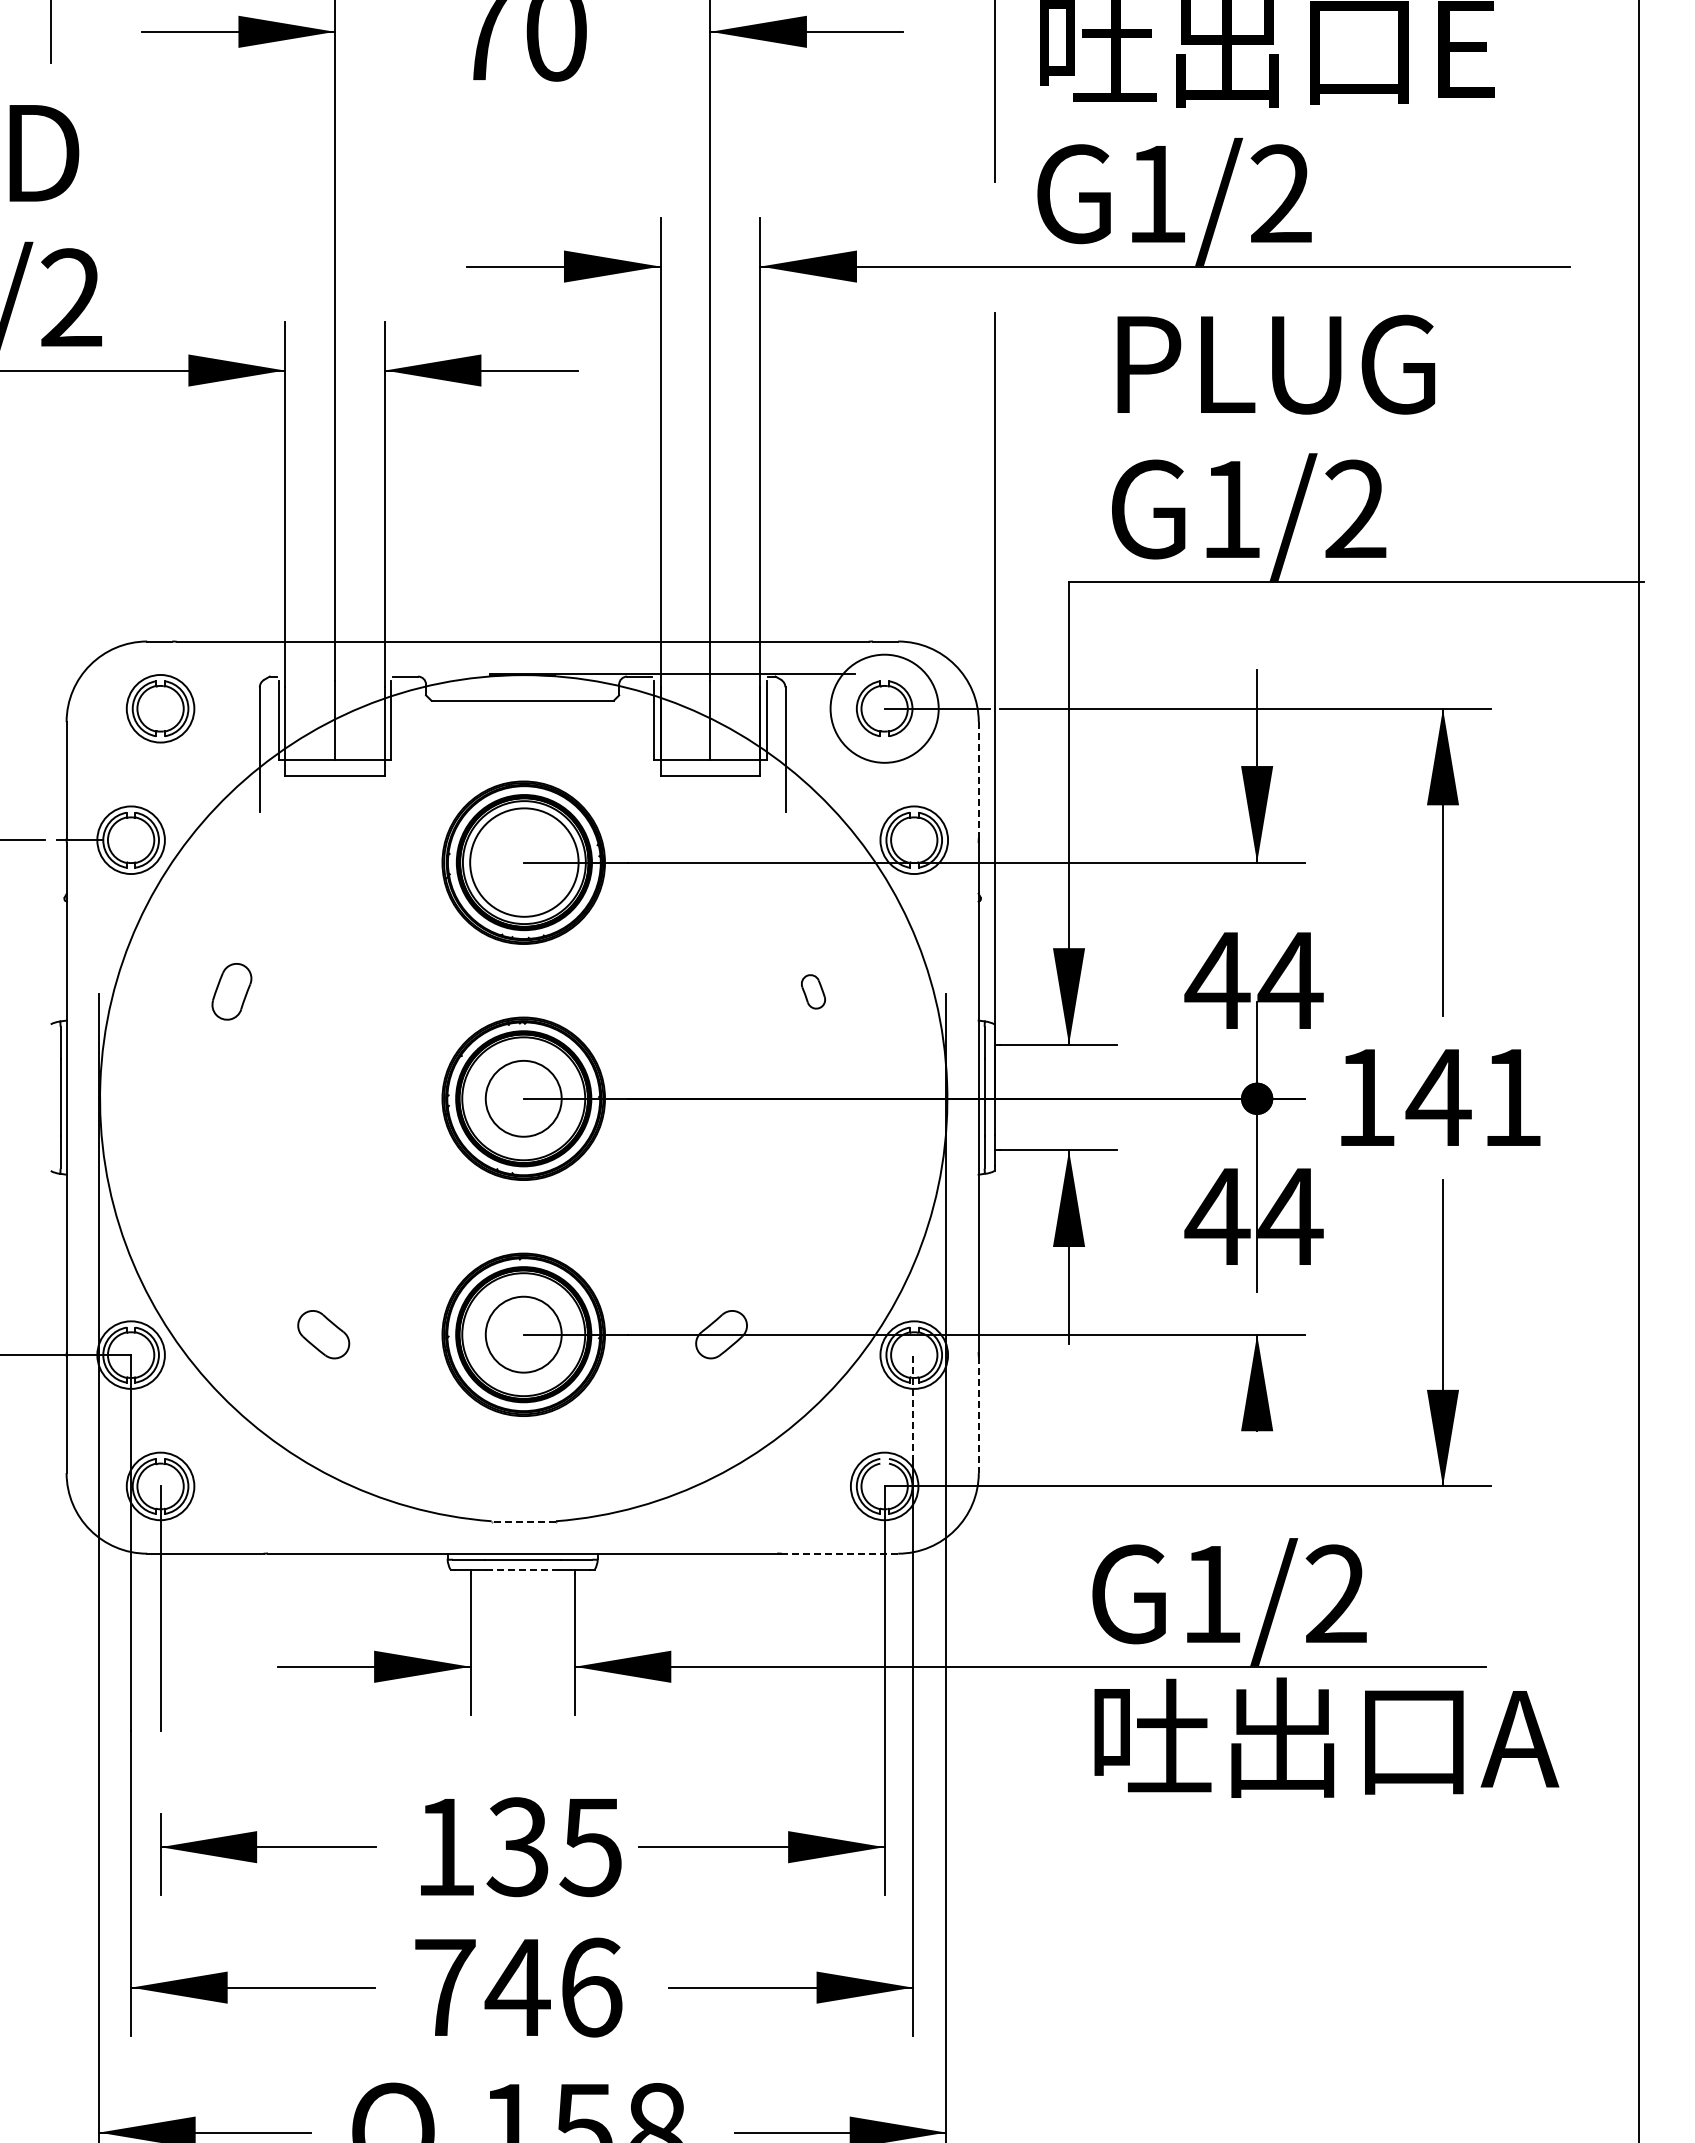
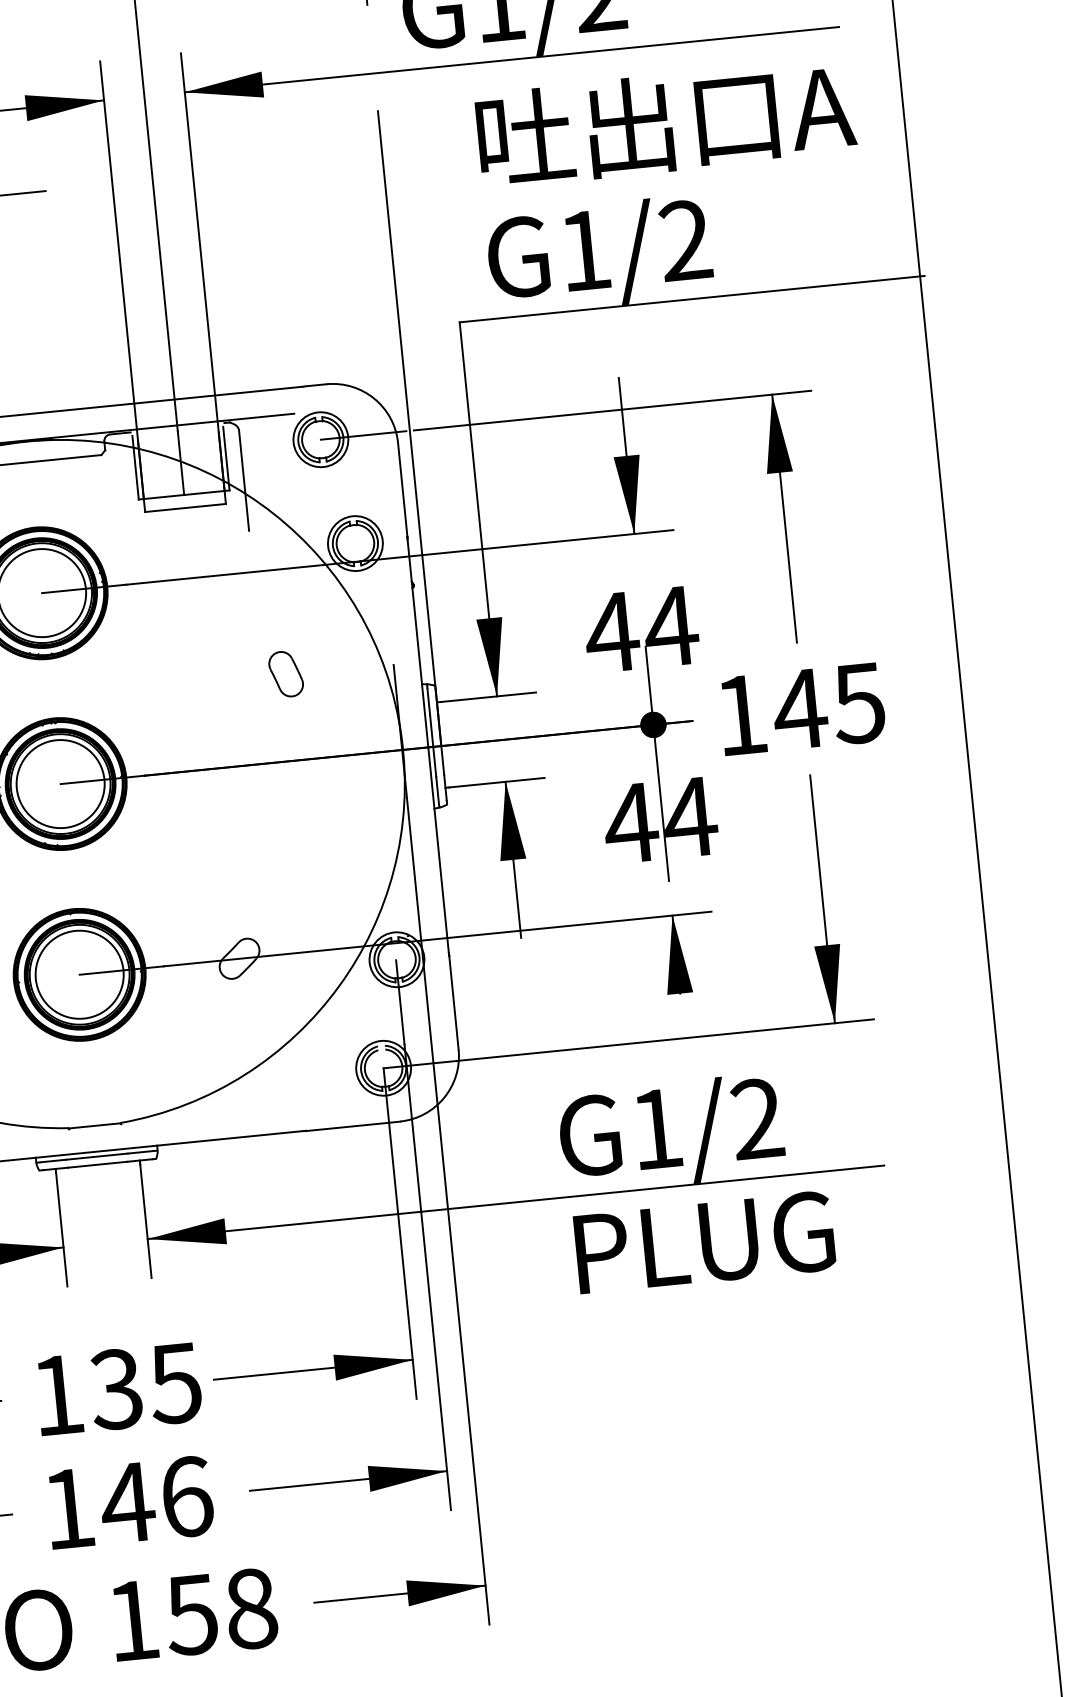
text: (1346, 363) -> (666, 123), PLUG -> 吐出口A
circle: (884, 708) -> (320, 439), size x0.62
line: (978, 780) -> (402, 490), dashed -> solid
part: (813, 991) -> (286, 673), size x1.67
circle: (523, 1098) -> (60, 783), size x1.43
text: (1510, 1098) -> (858, 704), 141 -> 145
circle: (523, 1334) -> (79, 974), size x1.43
line: (913, 1408) -> (400, 1002), dashed -> solid
line: (978, 1415) -> (453, 1003), dashed -> solid
line: (523, 1521) -> (94, 1125), dashed -> solid
line: (839, 1553) -> (352, 1126), dashed -> solid
line: (522, 1569) -> (97, 1164), dashed -> solid
text: (1326, 1737) -> (761, 1235), 吐出口A -> PLUG
text: (445, 1987) -> (69, 1508), 746 -> 146

